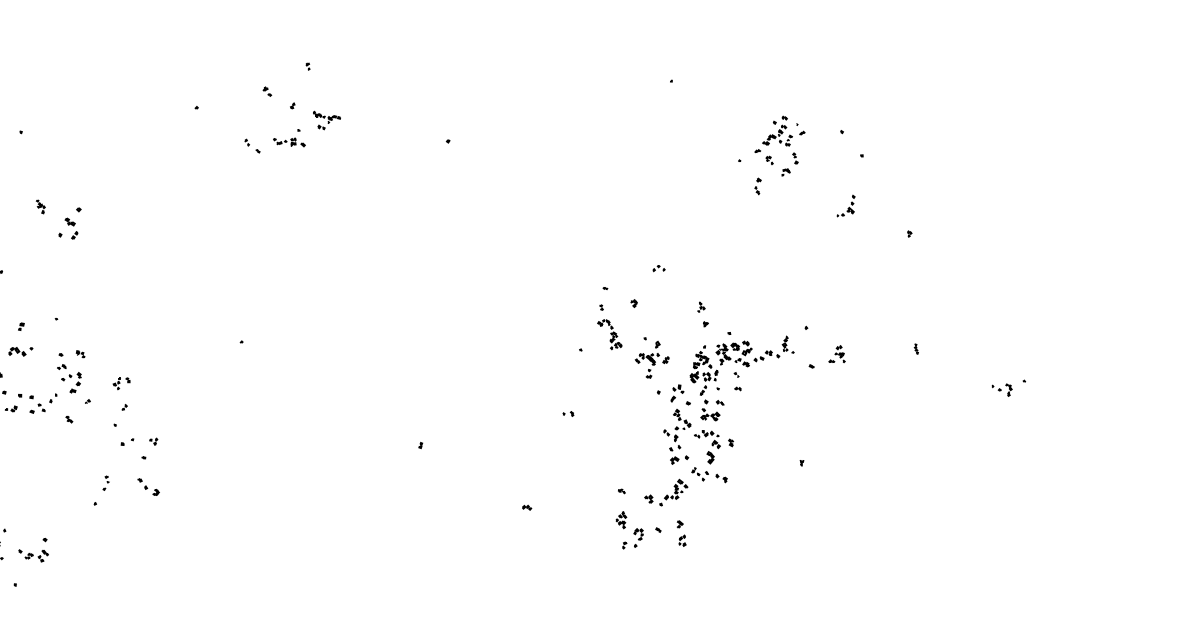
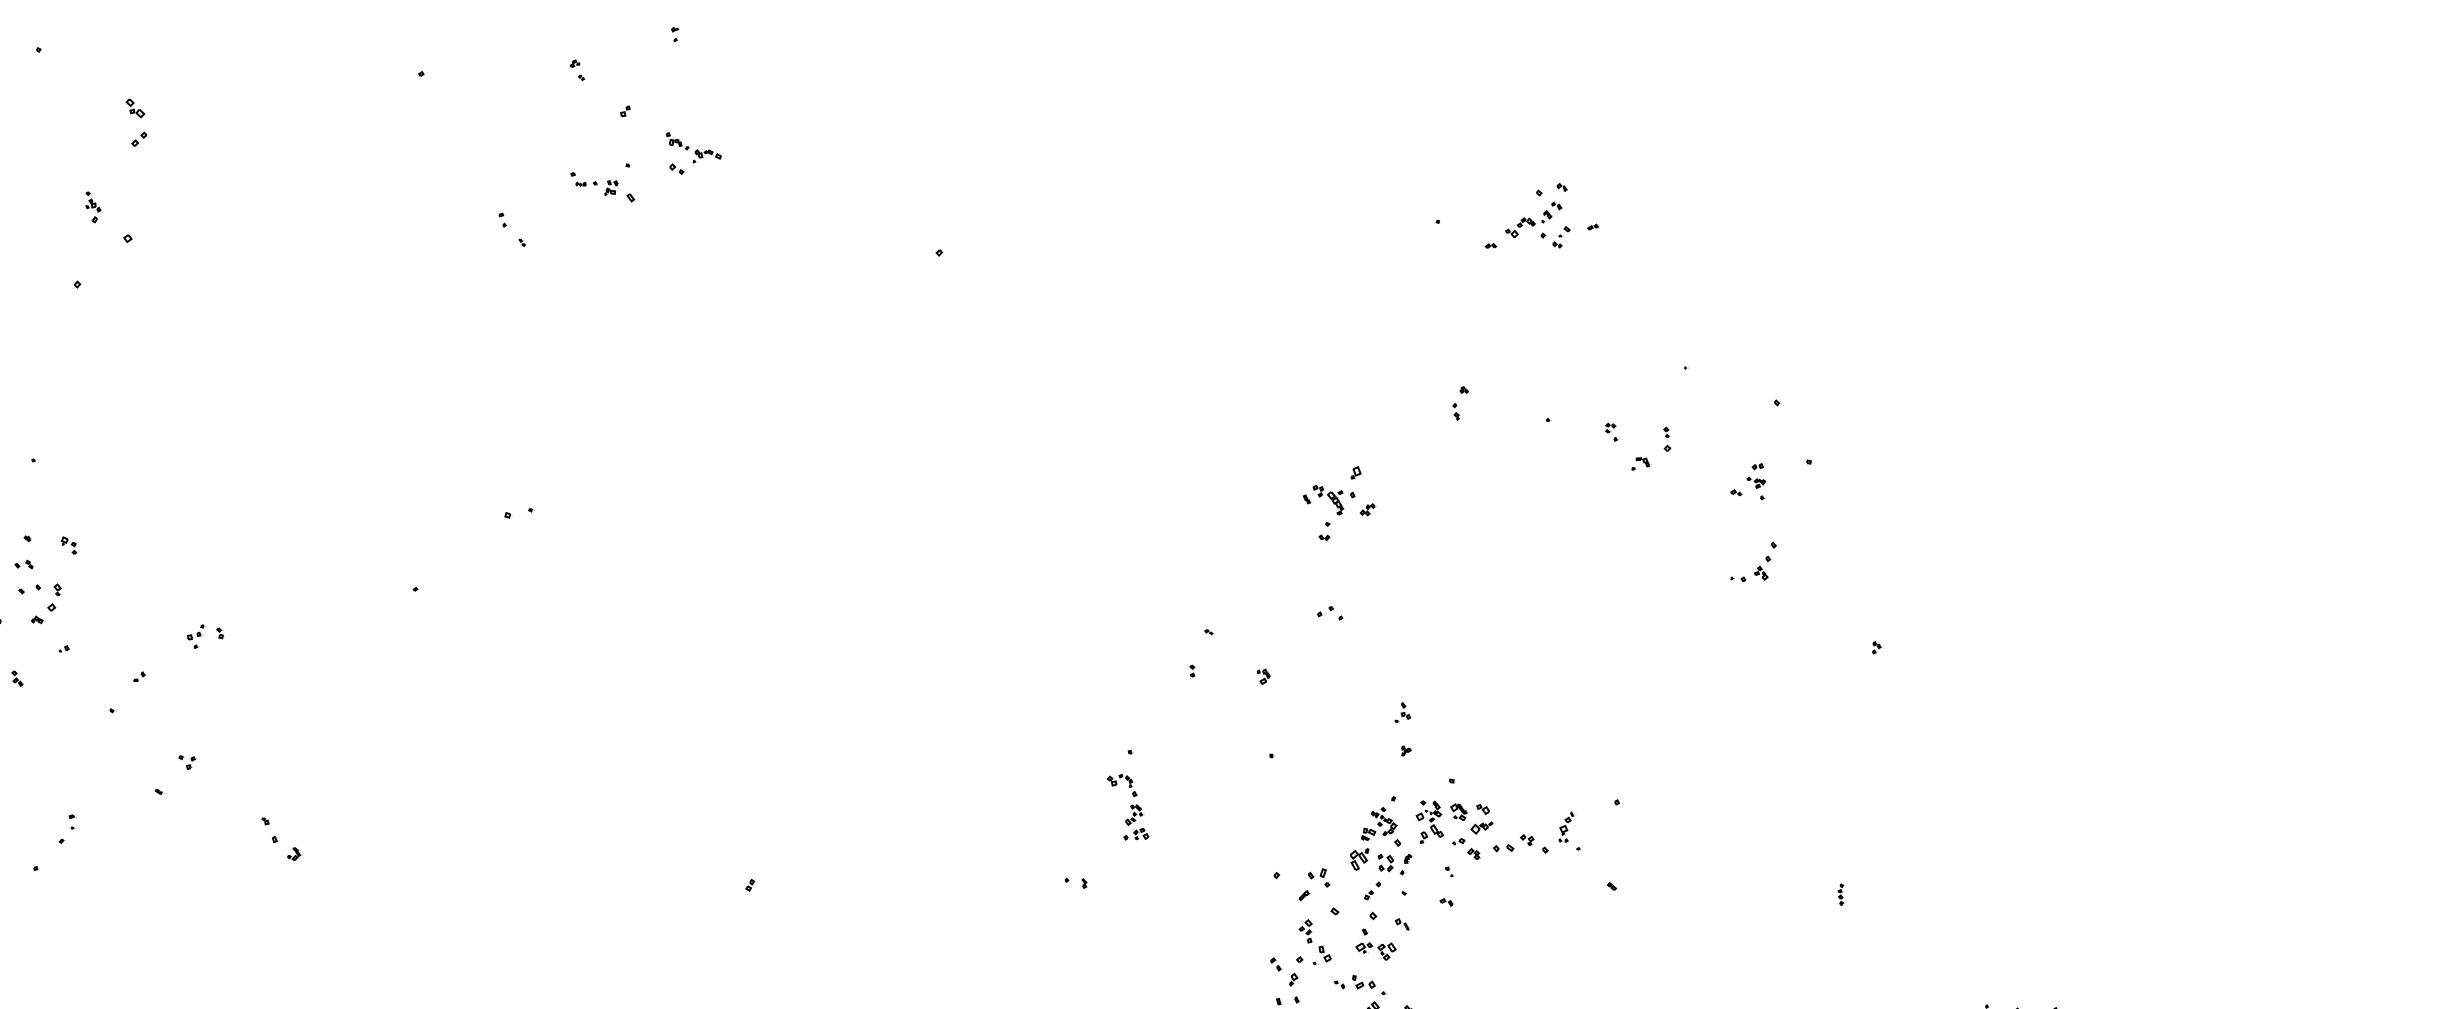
part: (779, 134) -> (1544, 219), moved
part: (252, 145) -> (512, 228), moved
part: (757, 186) -> (1458, 403), moved
part: (40, 206) -> (91, 206), moved
part: (71, 228) -> (135, 122), moved
part: (609, 334) -> (1127, 807), moved
part: (836, 354) -> (1749, 479), moved
part: (651, 359) -> (1336, 501), moved
part: (121, 383) -> (204, 637), moved
part: (127, 441) -> (519, 511), moved
part: (148, 486) -> (280, 838), moved

